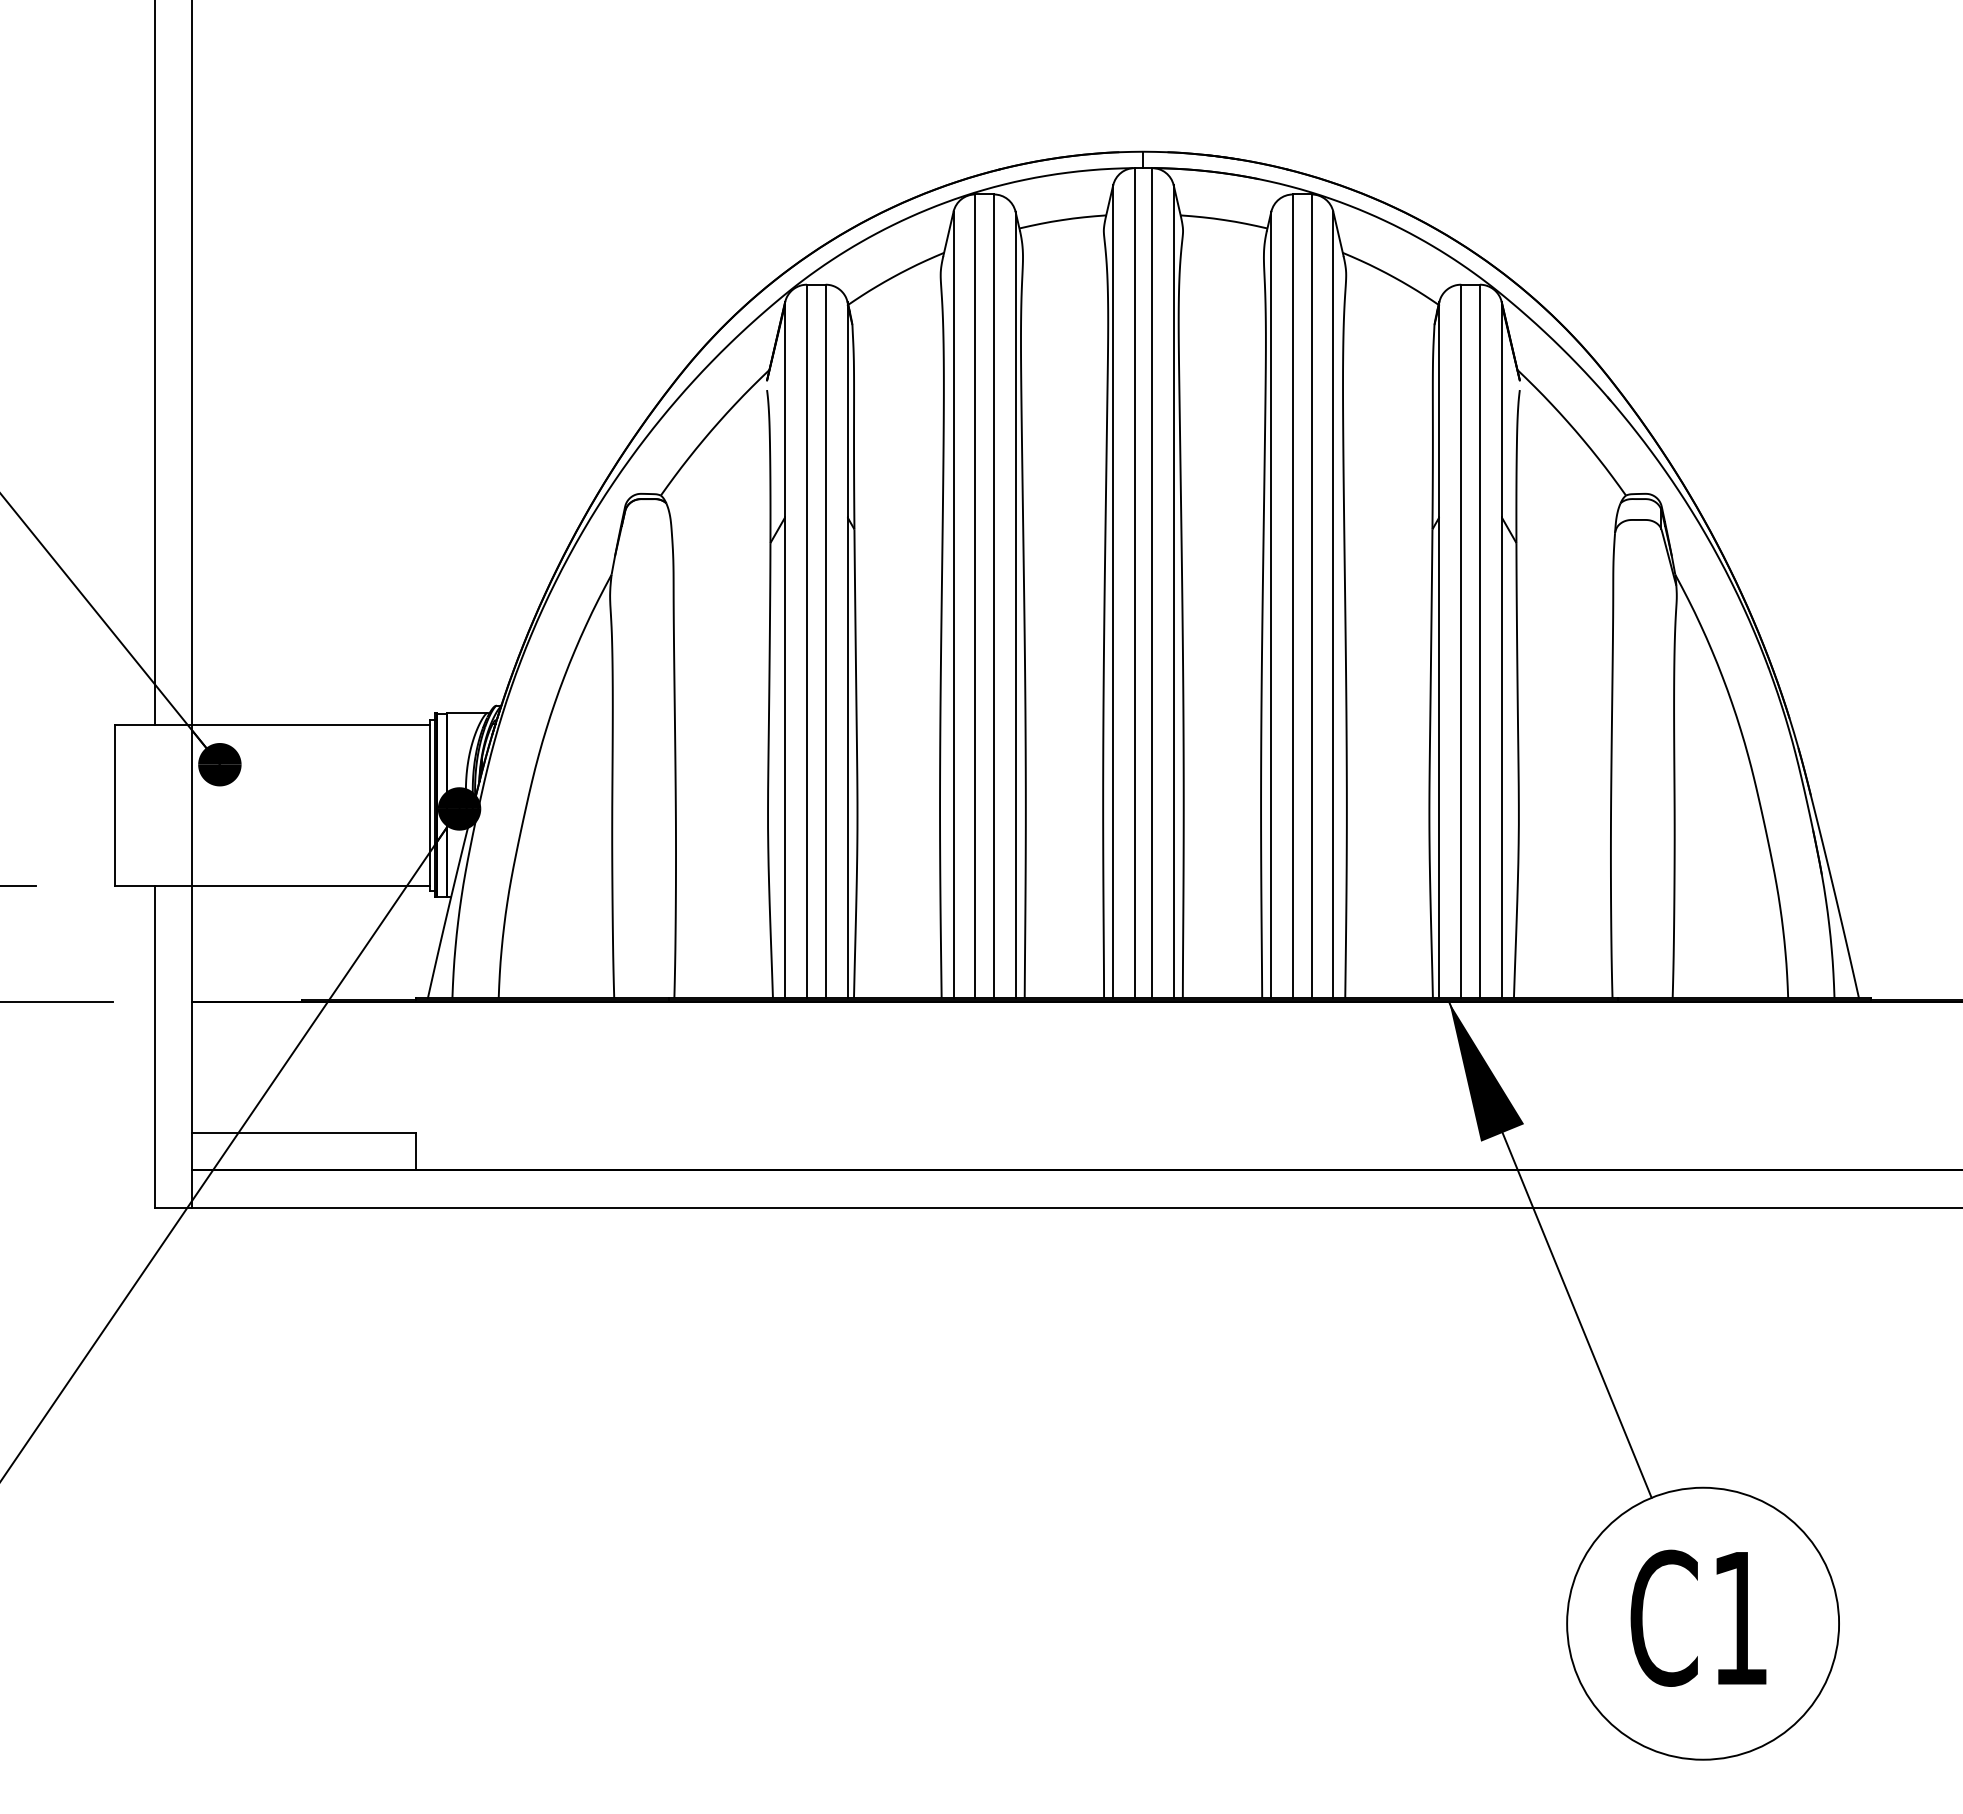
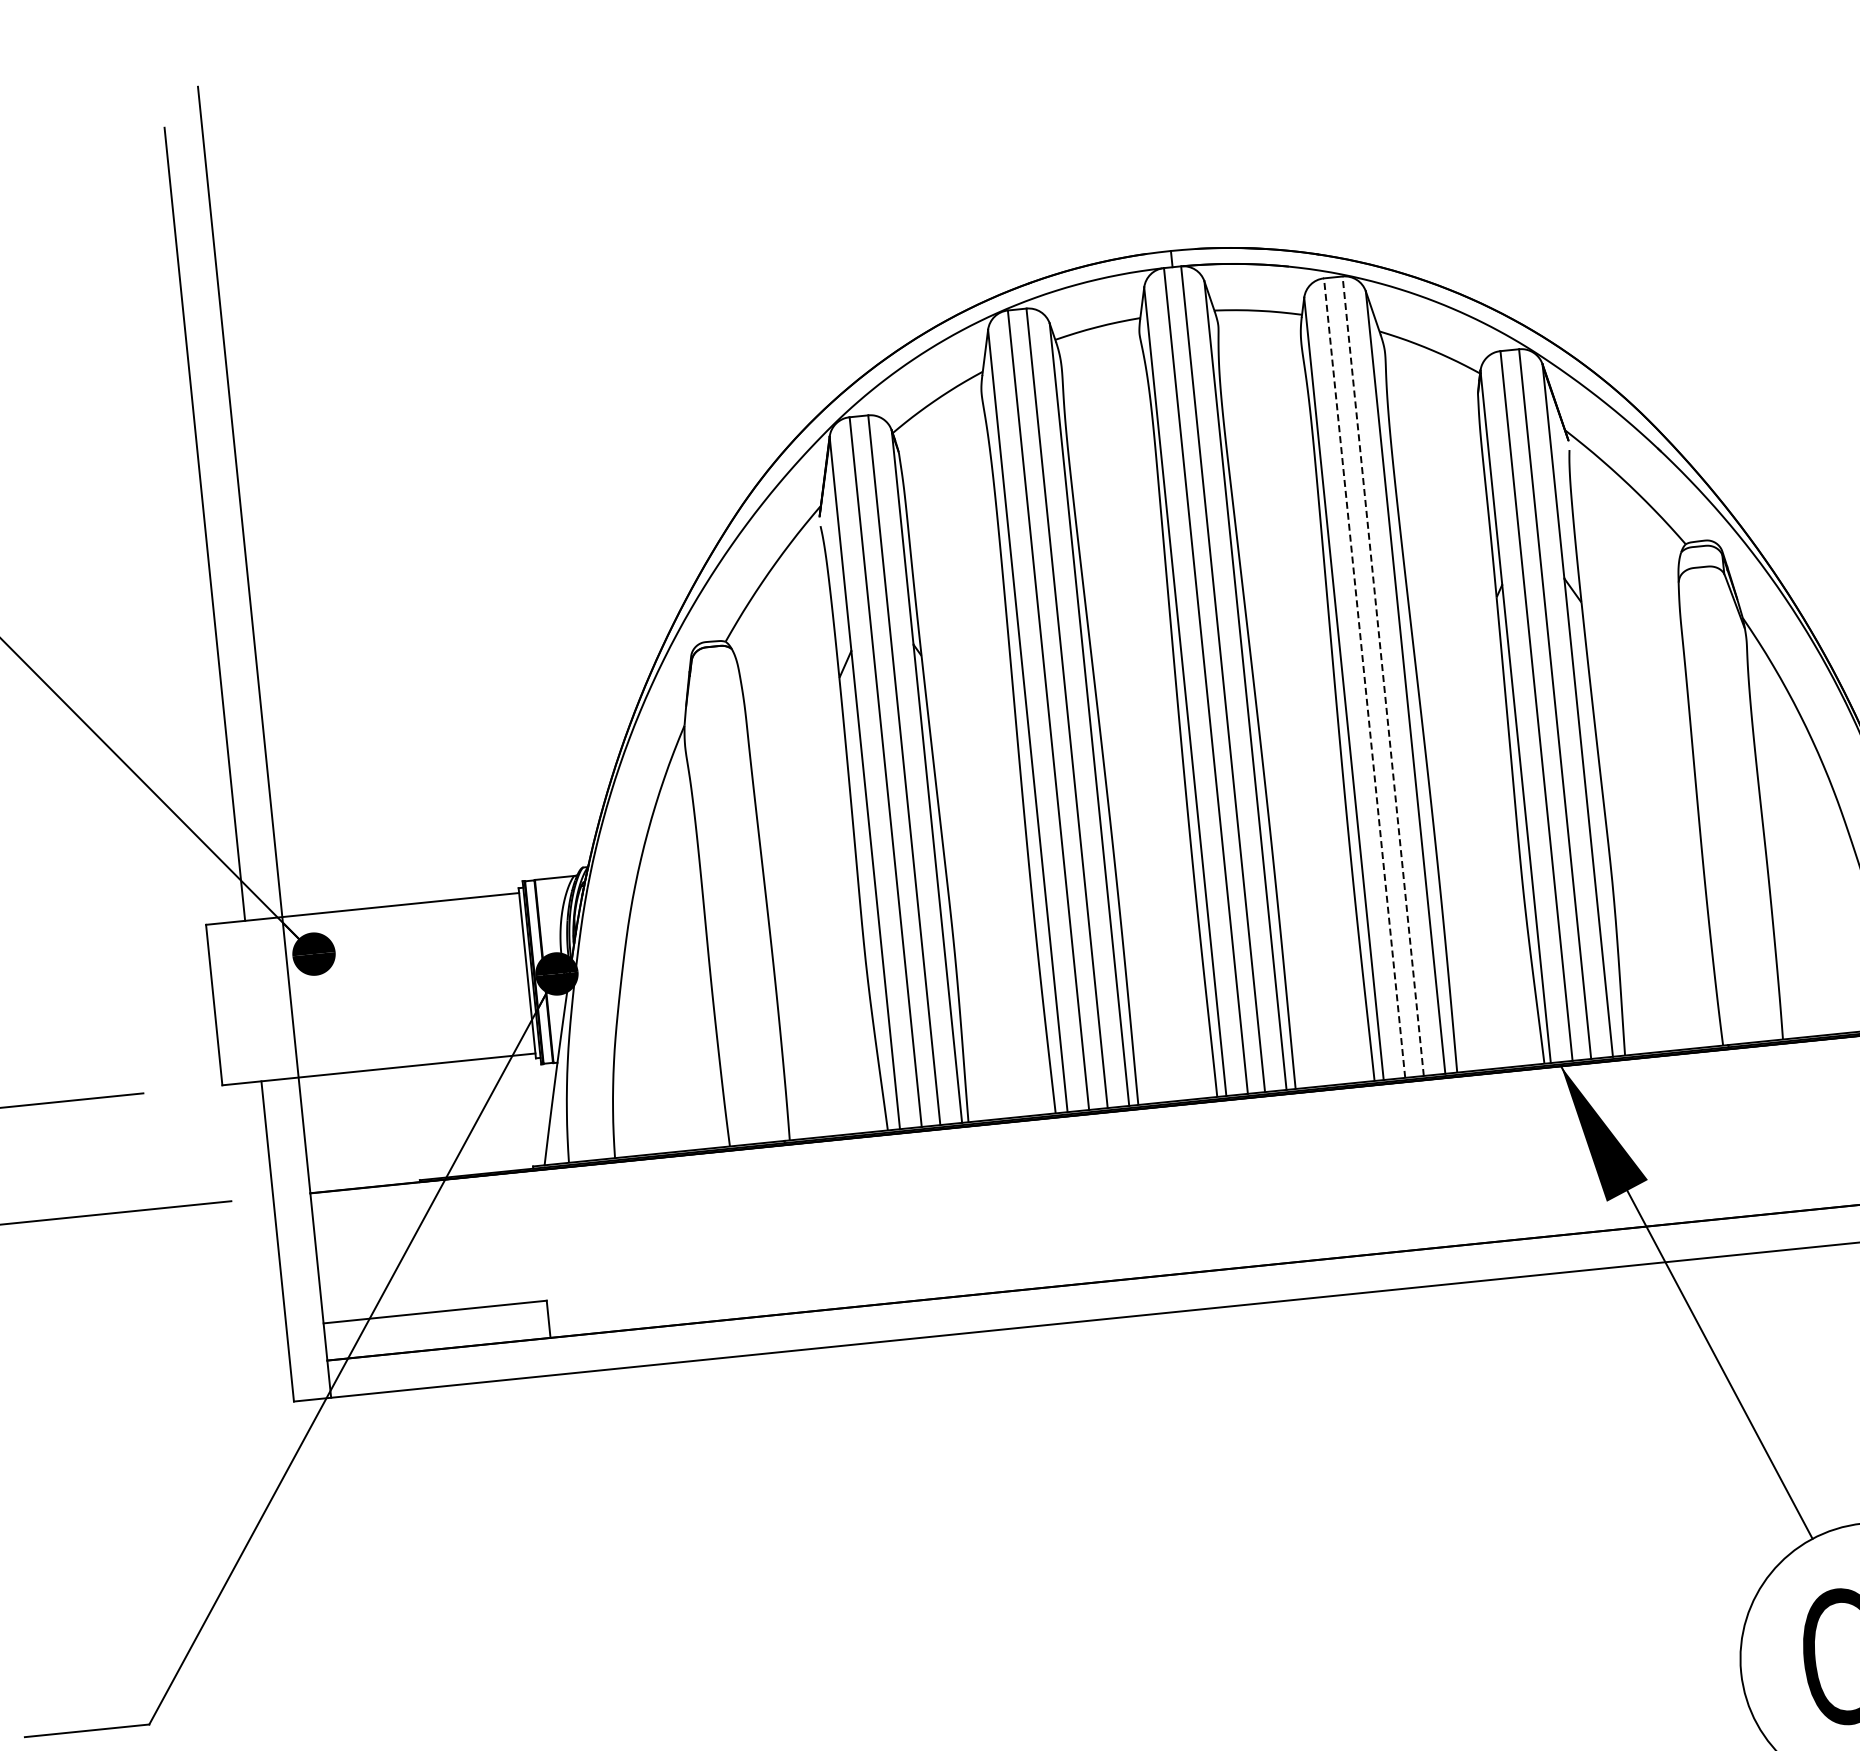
line: (1292, 596) -> (1364, 678), solid -> dashed
line: (1311, 596) -> (1383, 676), solid -> dashed

